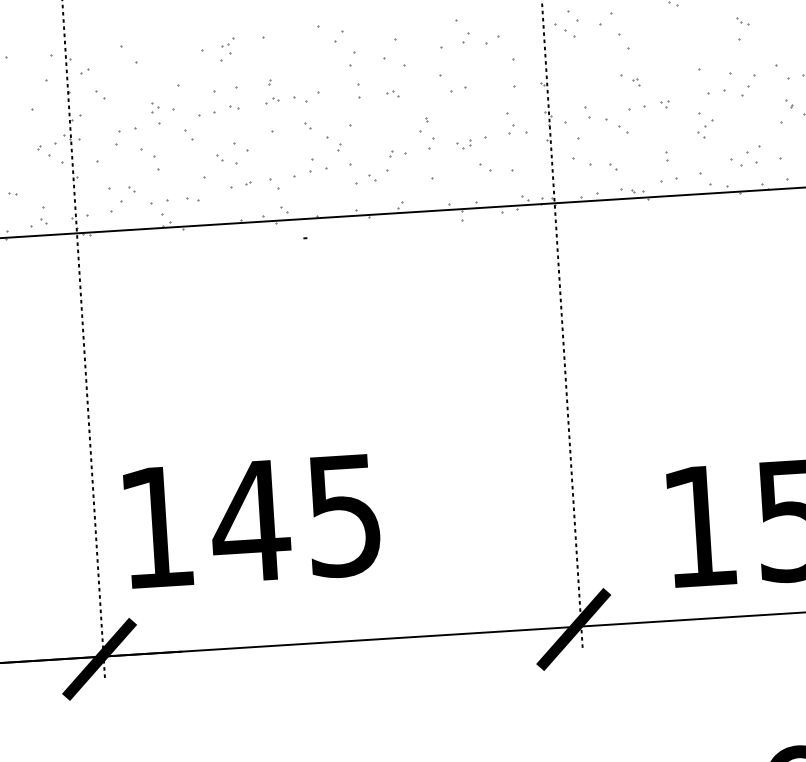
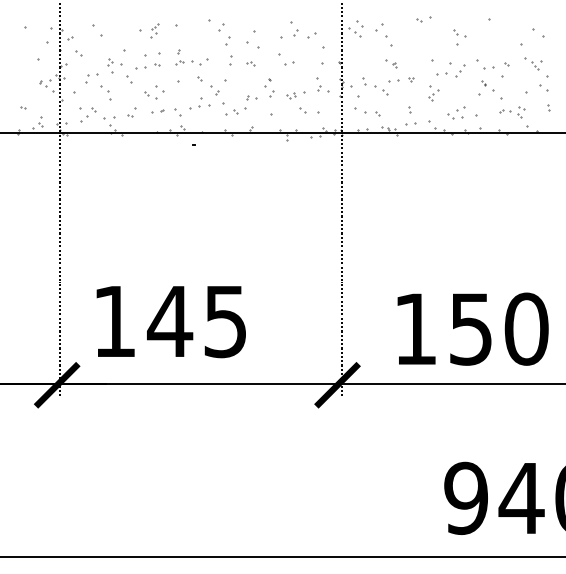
part: (742, 21) -> (459, 33), size x1.67
part: (196, 190) -> (131, 112), size x0.62
text: (251, 522) -> (170, 322), moved

